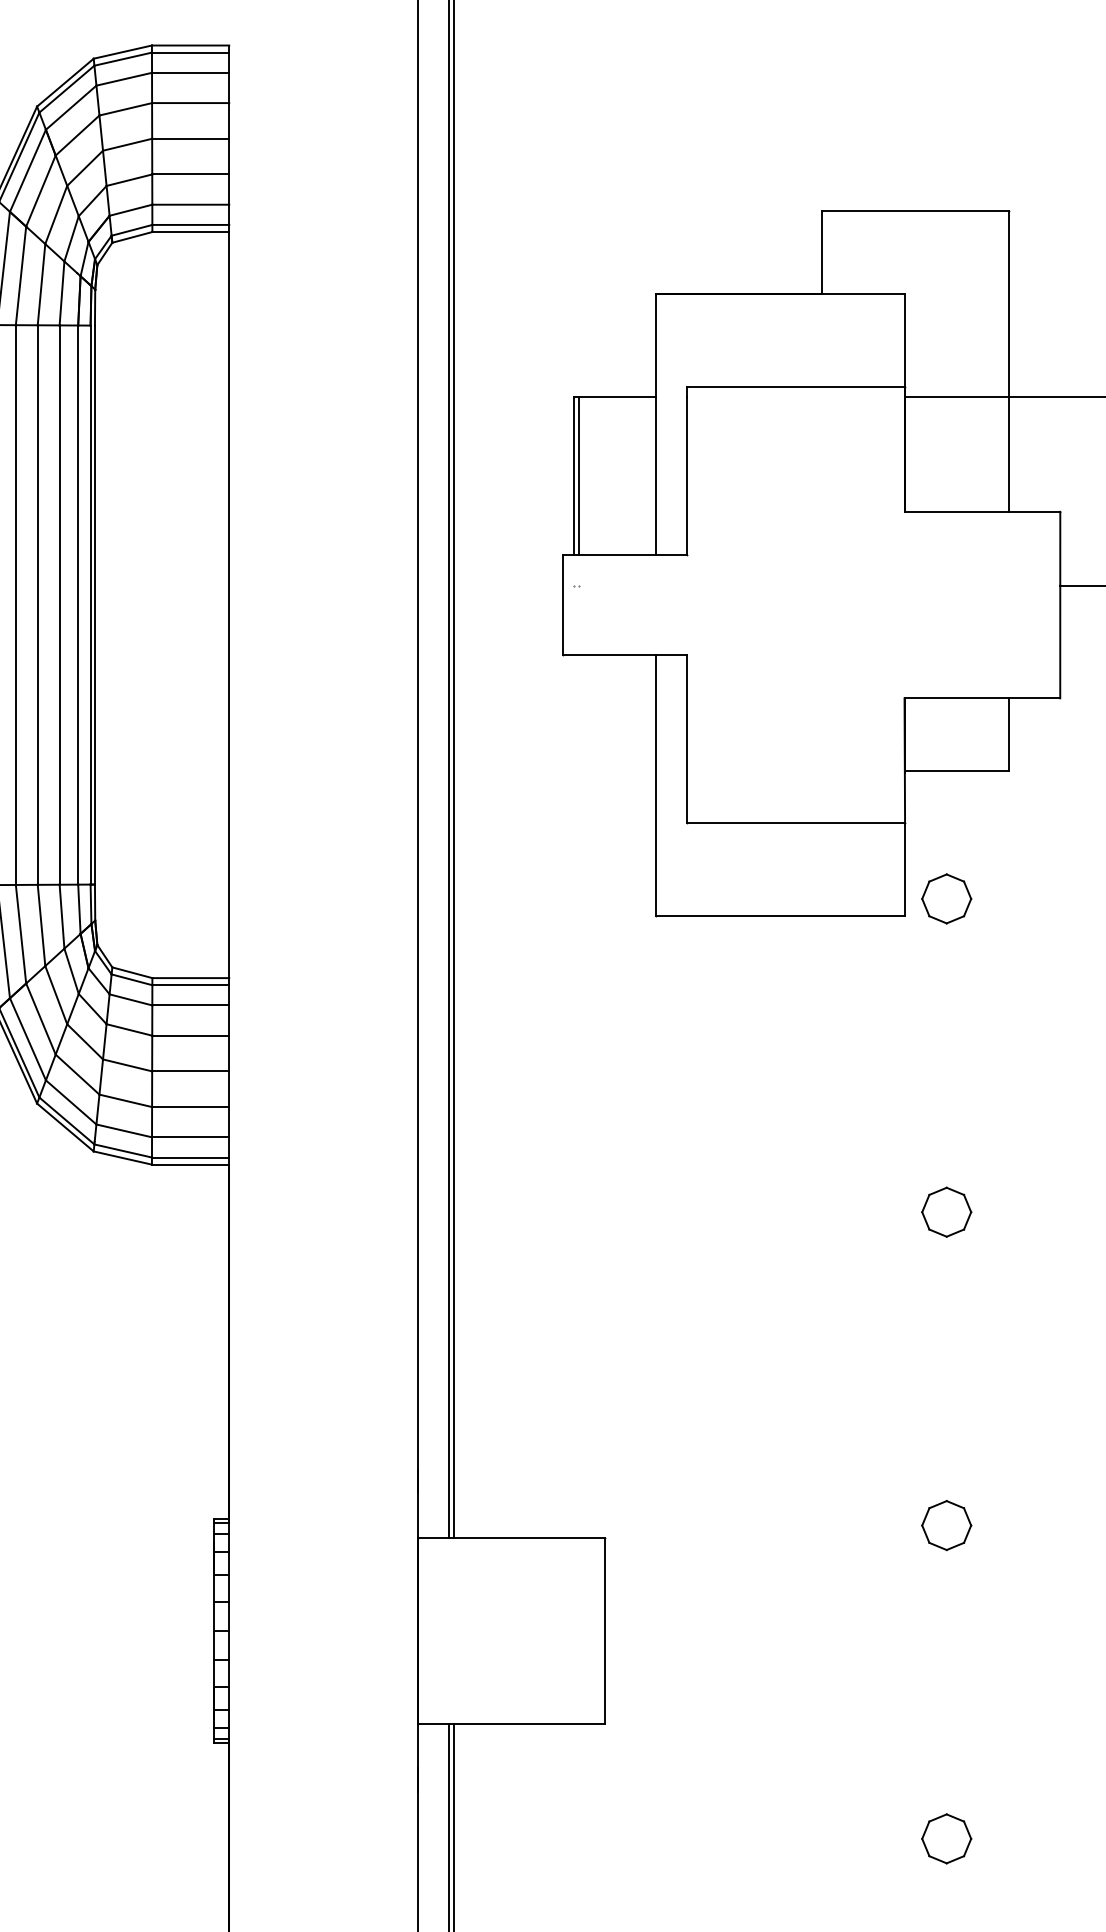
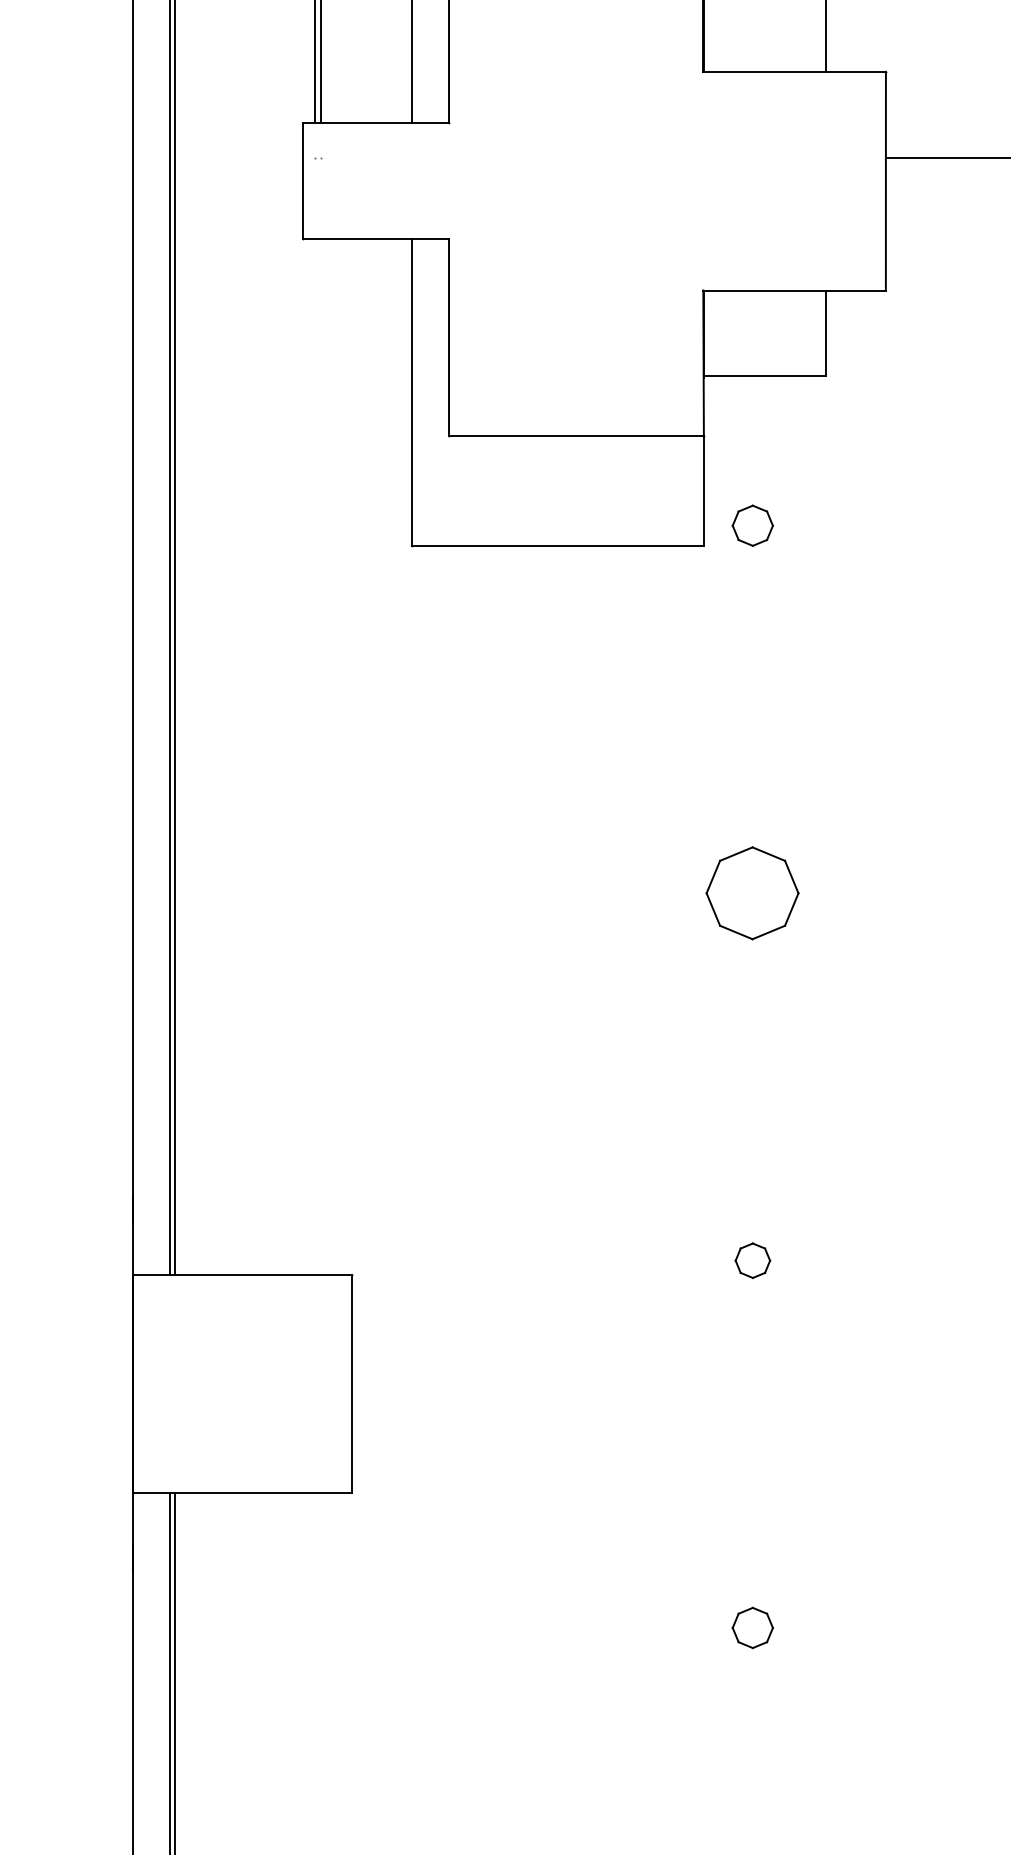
part: (946, 898) -> (752, 525), size x0.7
part: (946, 1211) -> (752, 892), size x1.6
part: (946, 1525) -> (752, 1260), size x0.6
part: (946, 1838) -> (752, 1627), size x0.7

